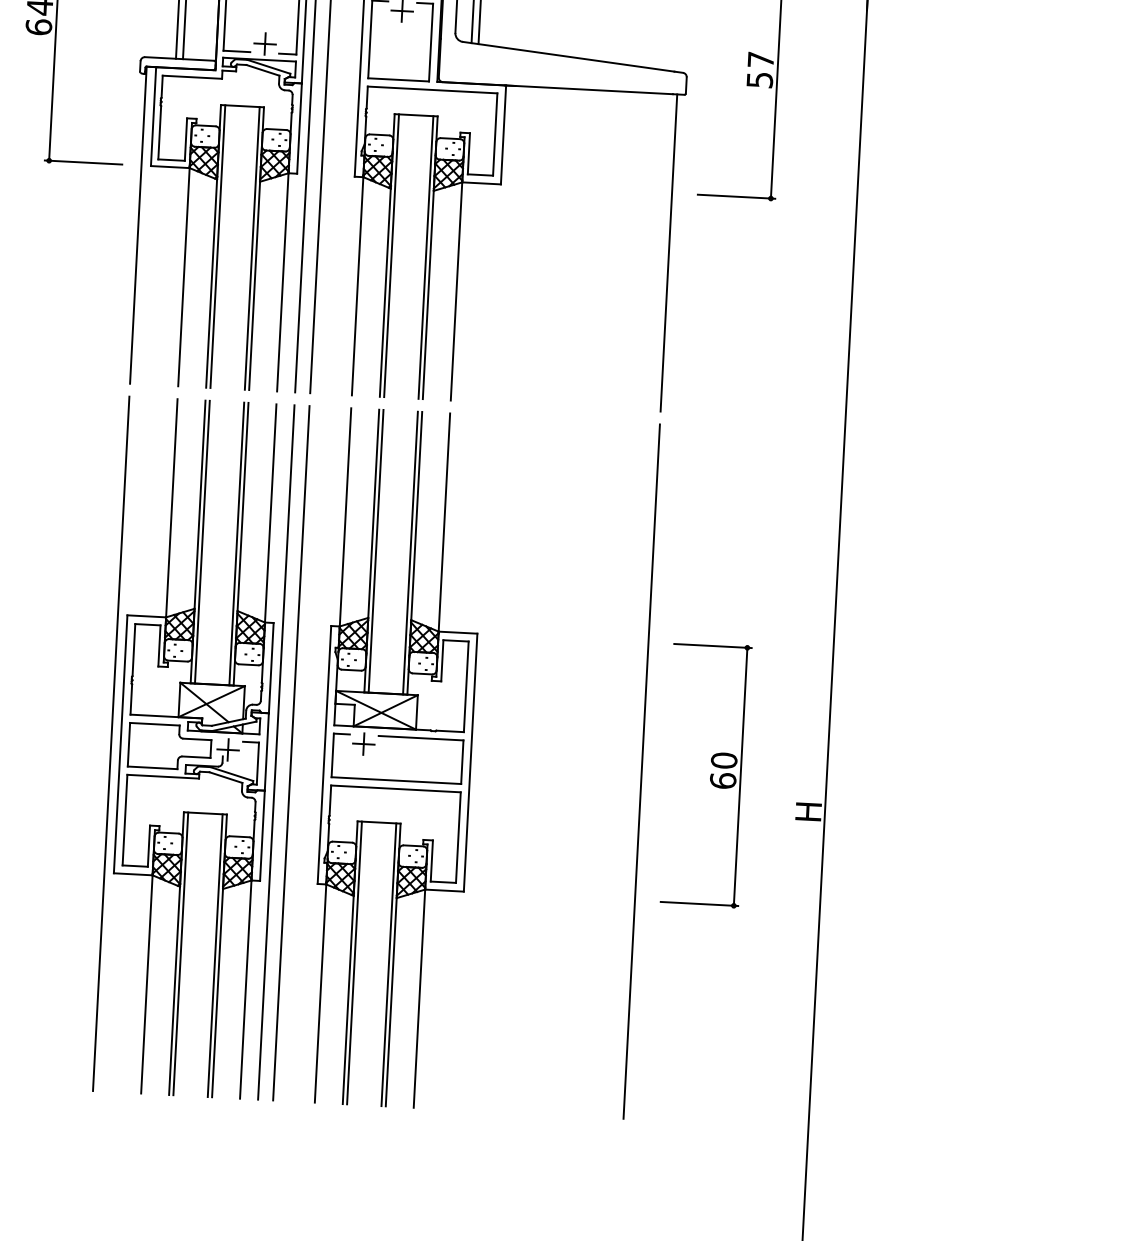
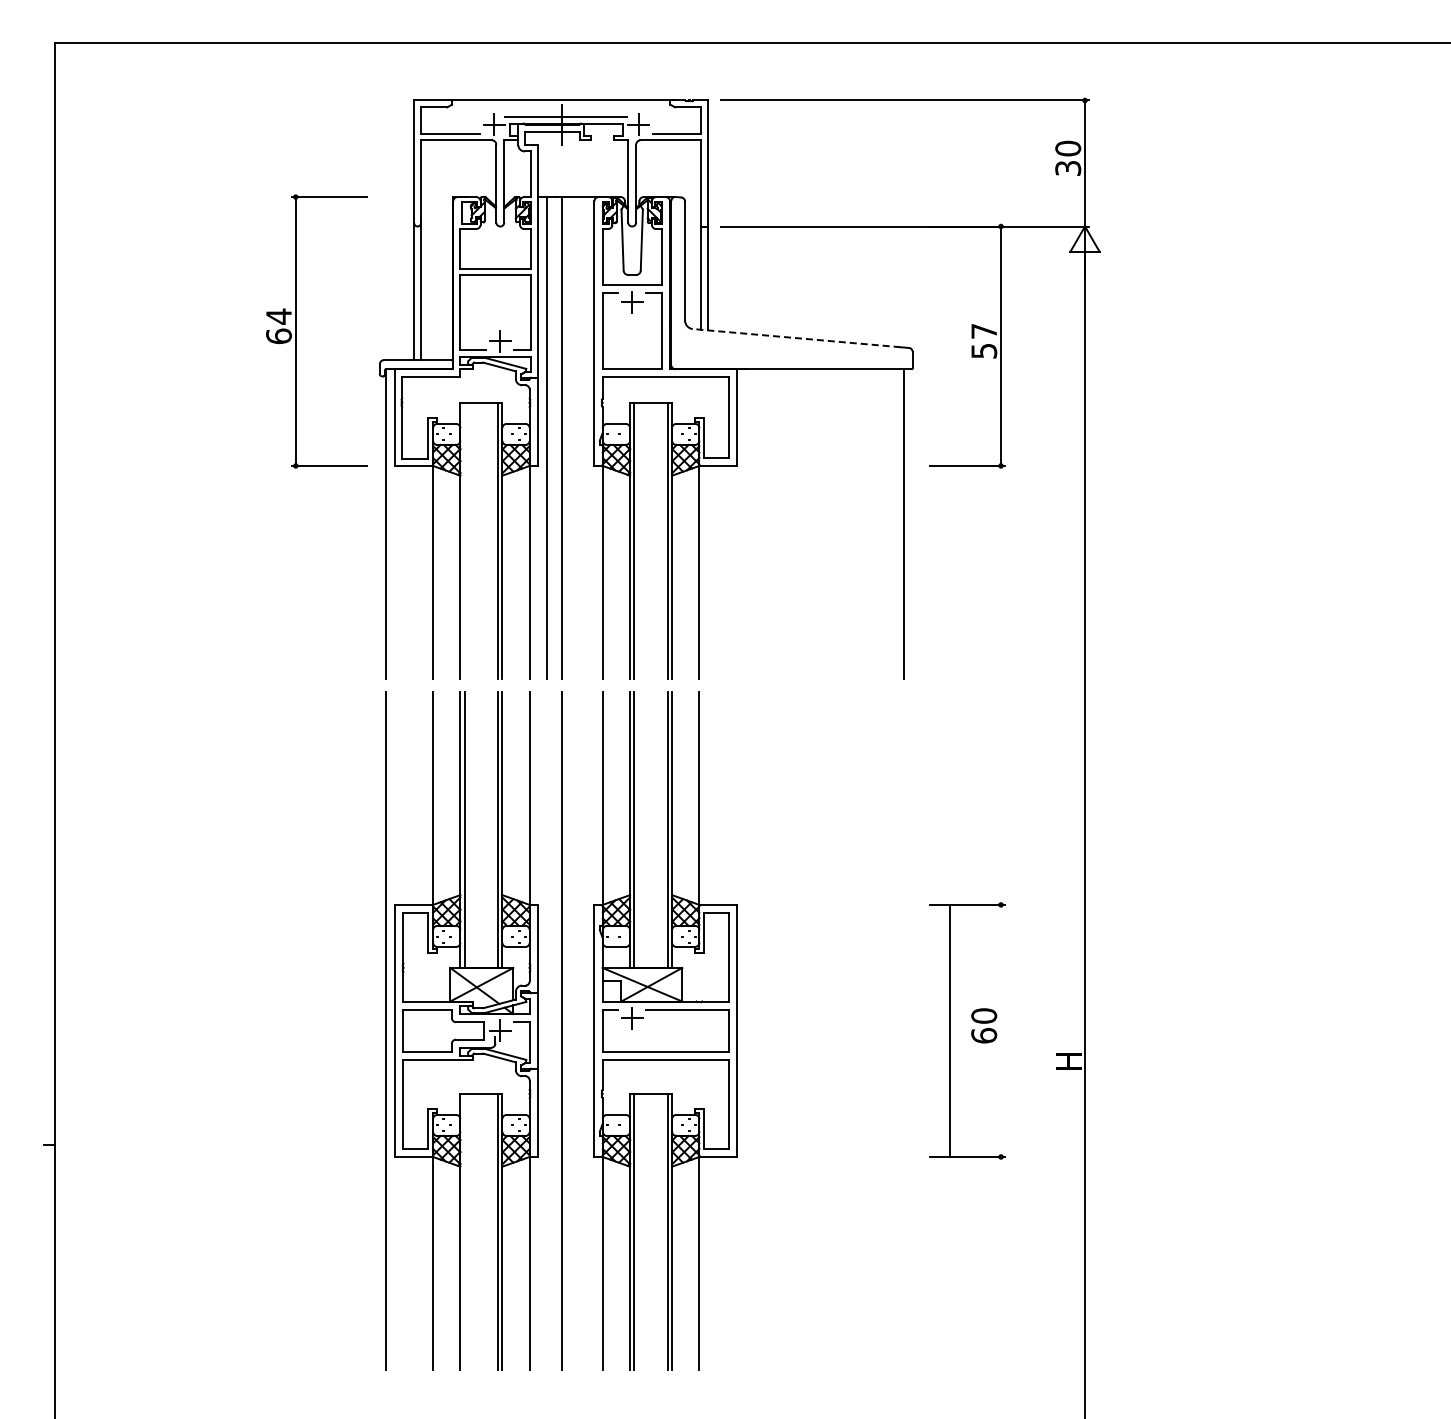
line: (568, 57) -> (796, 338), solid -> dashed
line: (217, 246) -> (464, 540), removed
line: (276, 752) -> (547, 1030), removed
line: (641, 771) -> (904, 1030), removed
line: (741, 776) -> (950, 1030), moved
line: (180, 953) -> (464, 1231), removed

